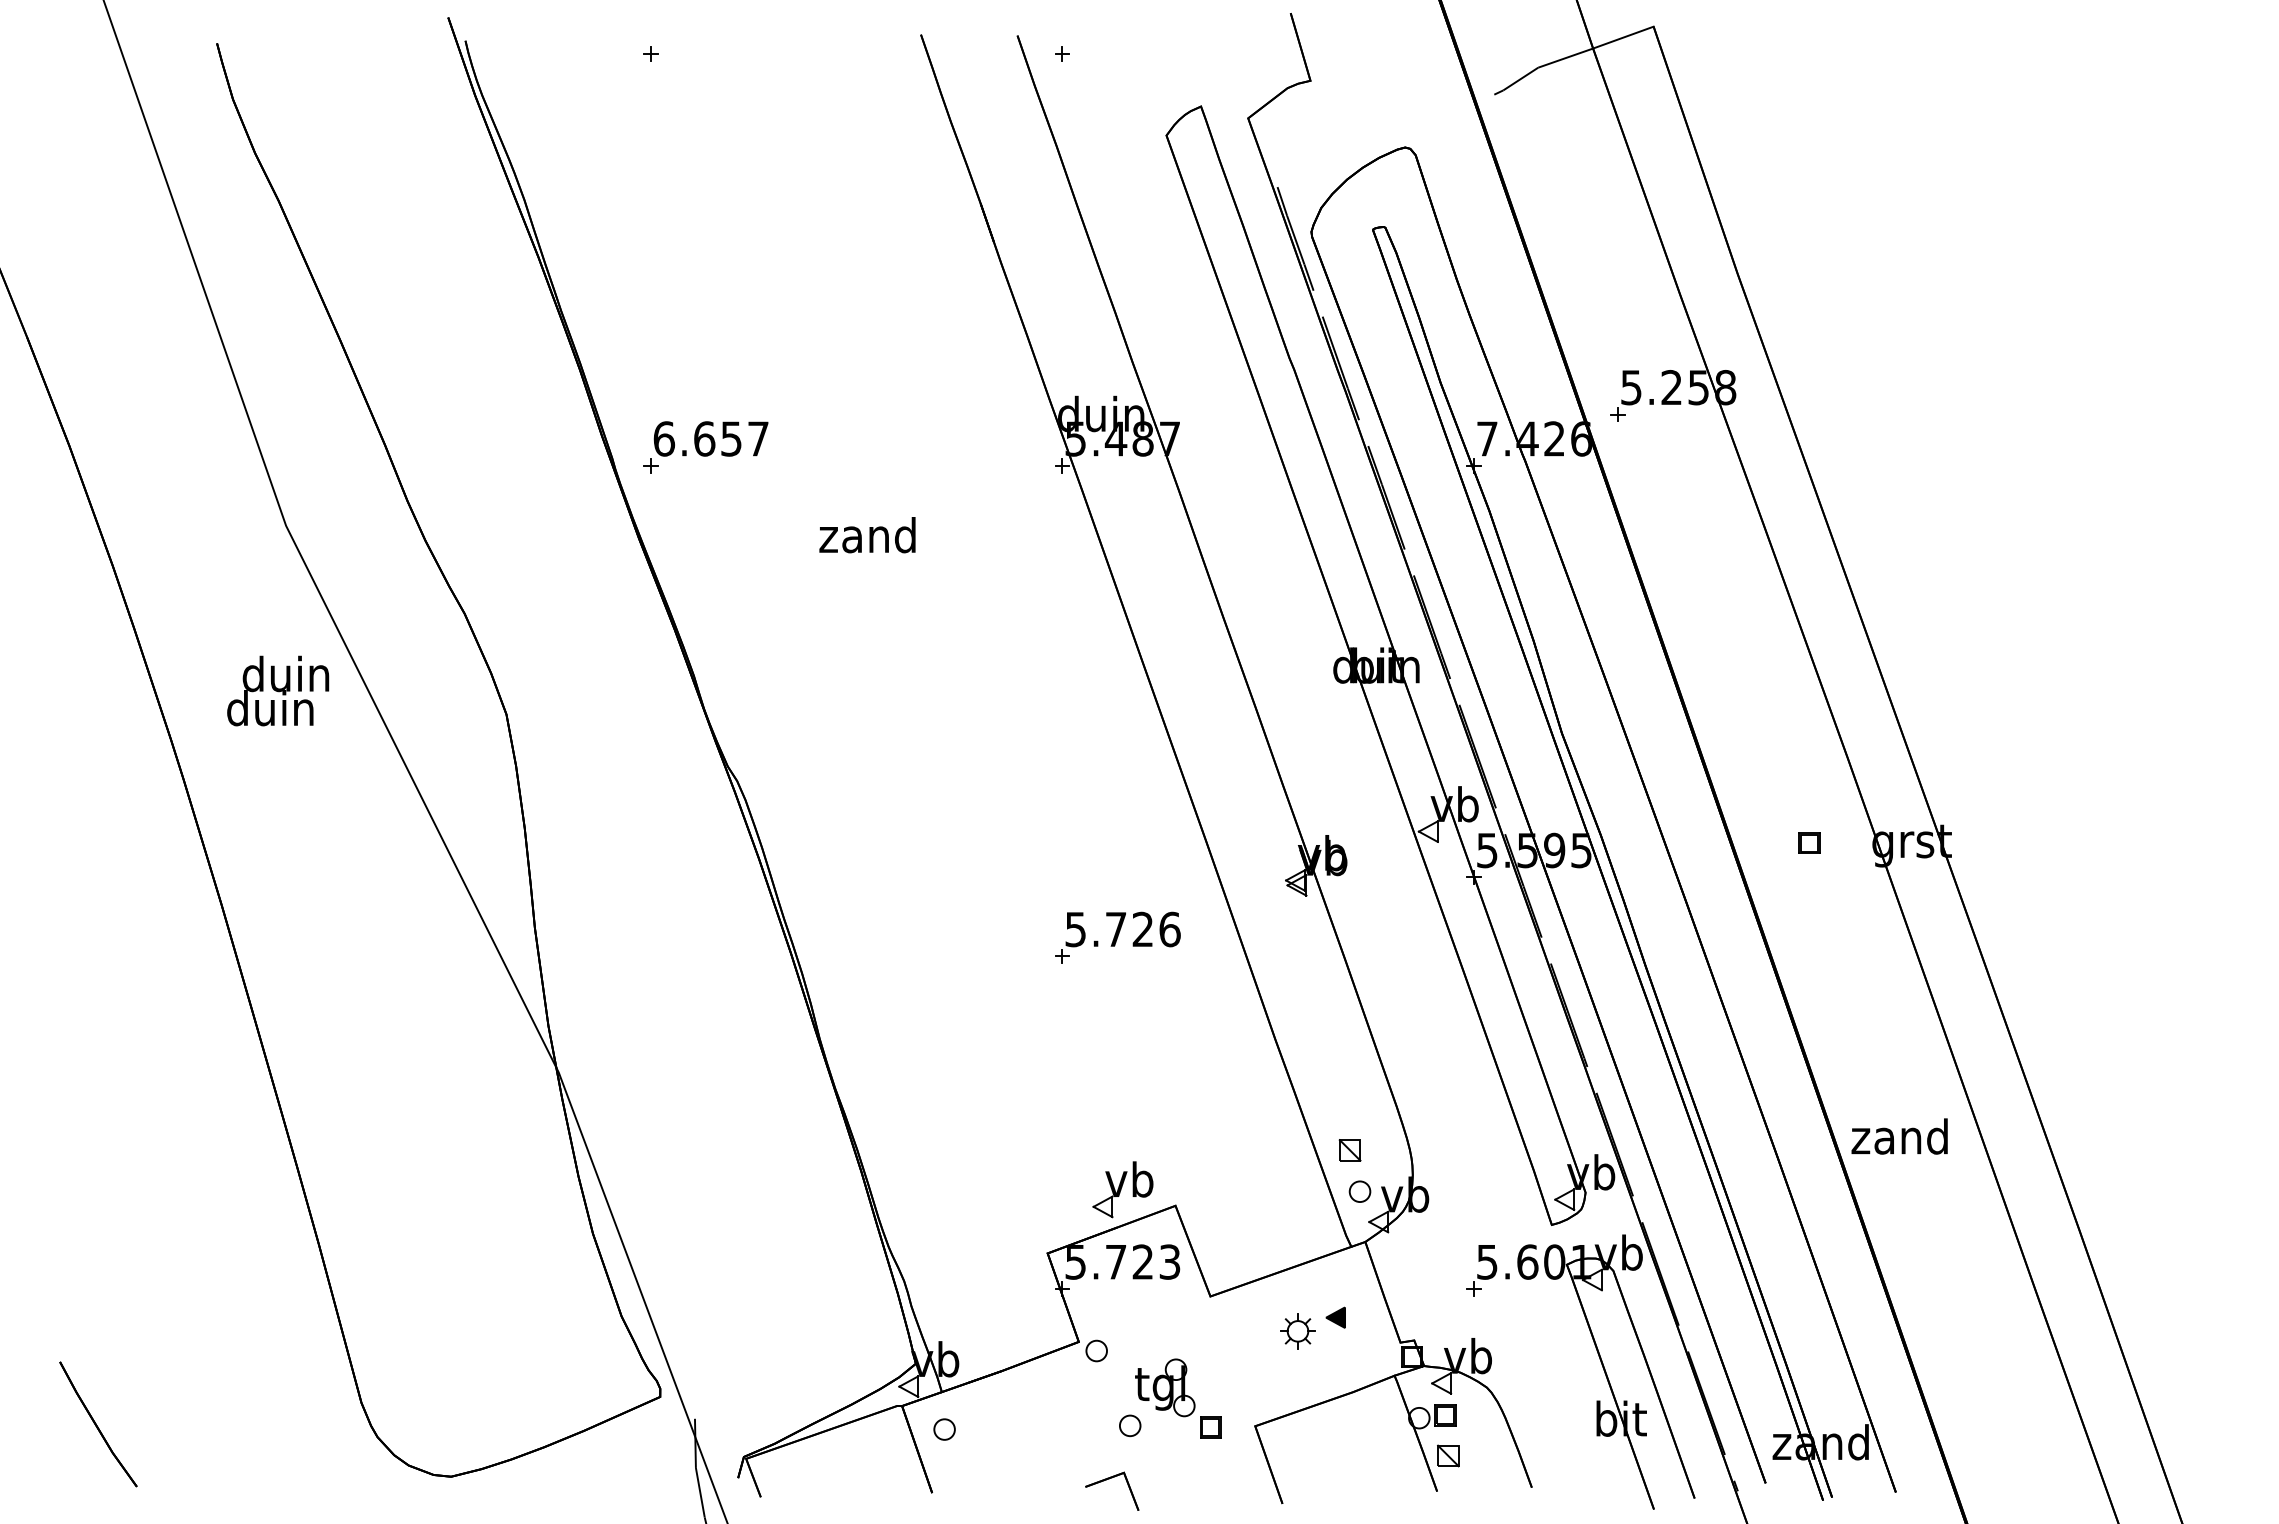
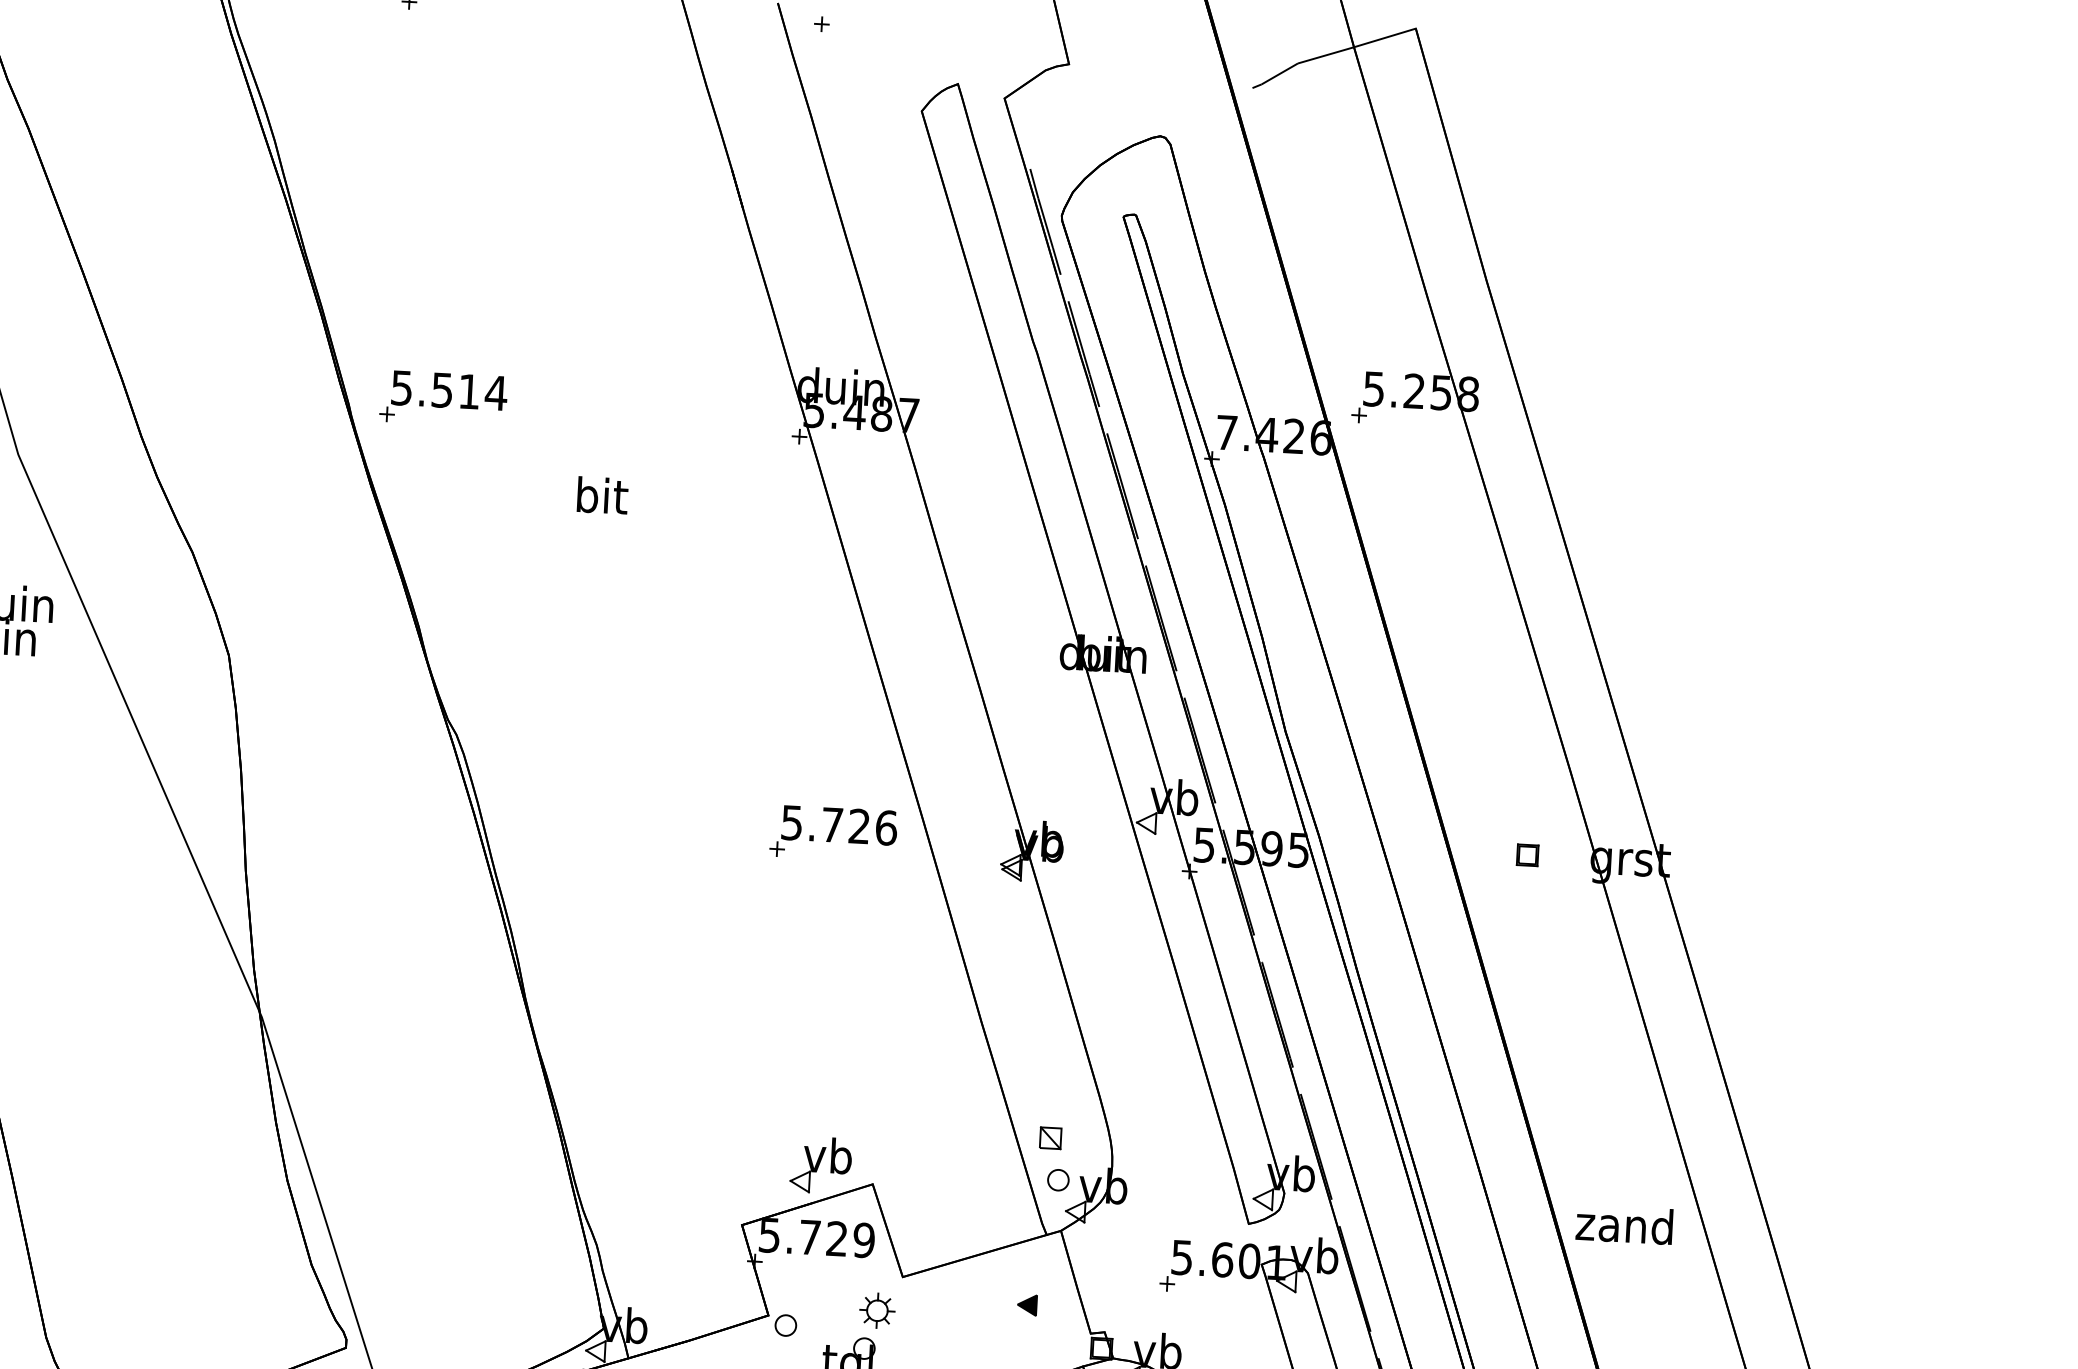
text: (711, 438) -> (449, 390), 6.657 -> 5.514
text: (867, 535) -> (600, 495), zand -> bit
part: (1117, 937) -> (833, 833), moved
text: (1899, 1136) -> (1624, 1224), moved
text: (1169, 1261) -> (863, 1239), 5.723 -> 5.729
part: (1297, 1331) -> (876, 1310), moved

